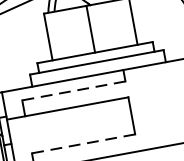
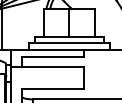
line: (73, 91) -> (52, 57), dashed -> solid
line: (82, 144) -> (52, 89), dashed -> solid

